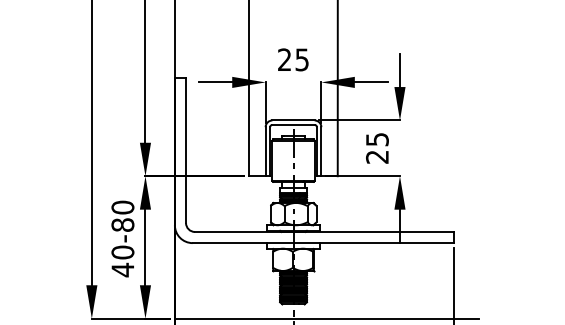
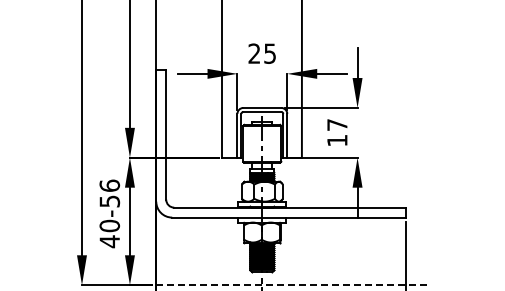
text: (377, 147) -> (337, 132), 25 -> 17
text: (122, 216) -> (109, 193), 40-80 -> 40-56
line: (327, 319) -> (292, 285), solid -> dashed

